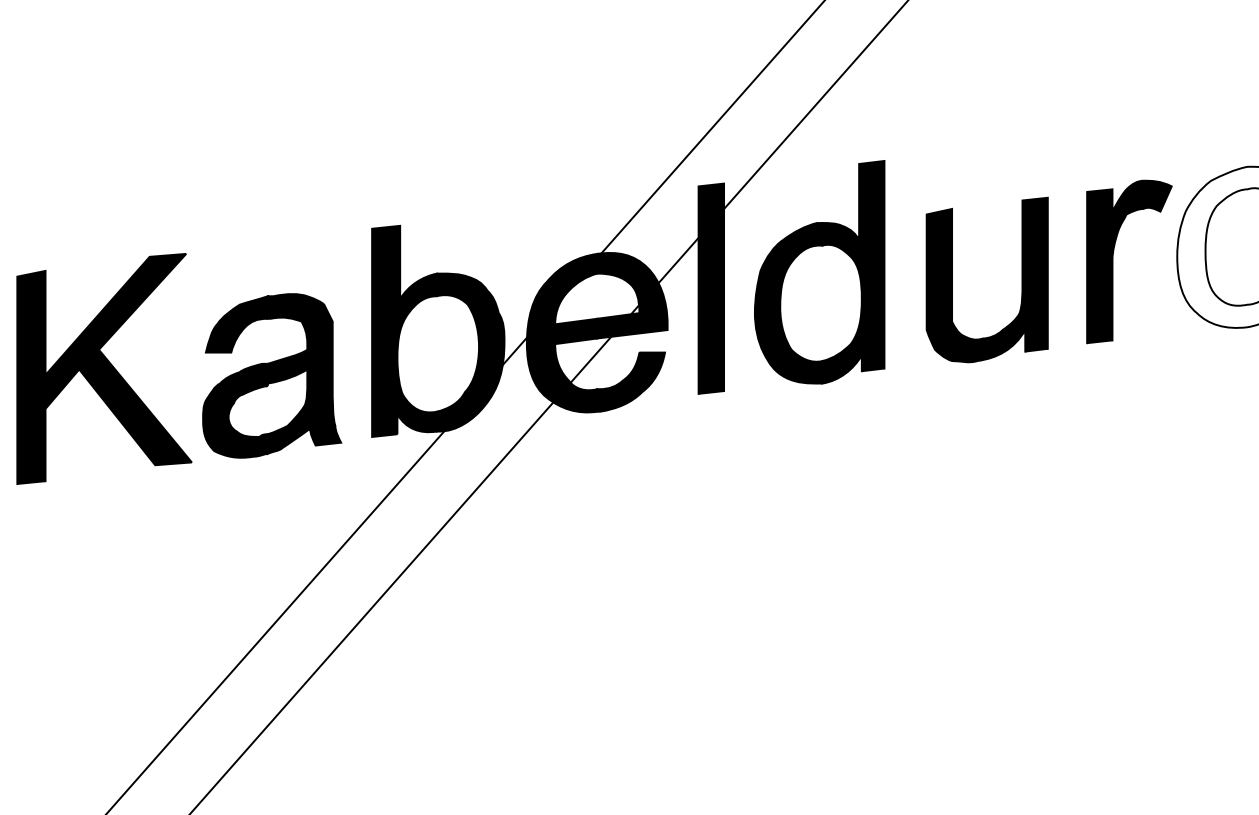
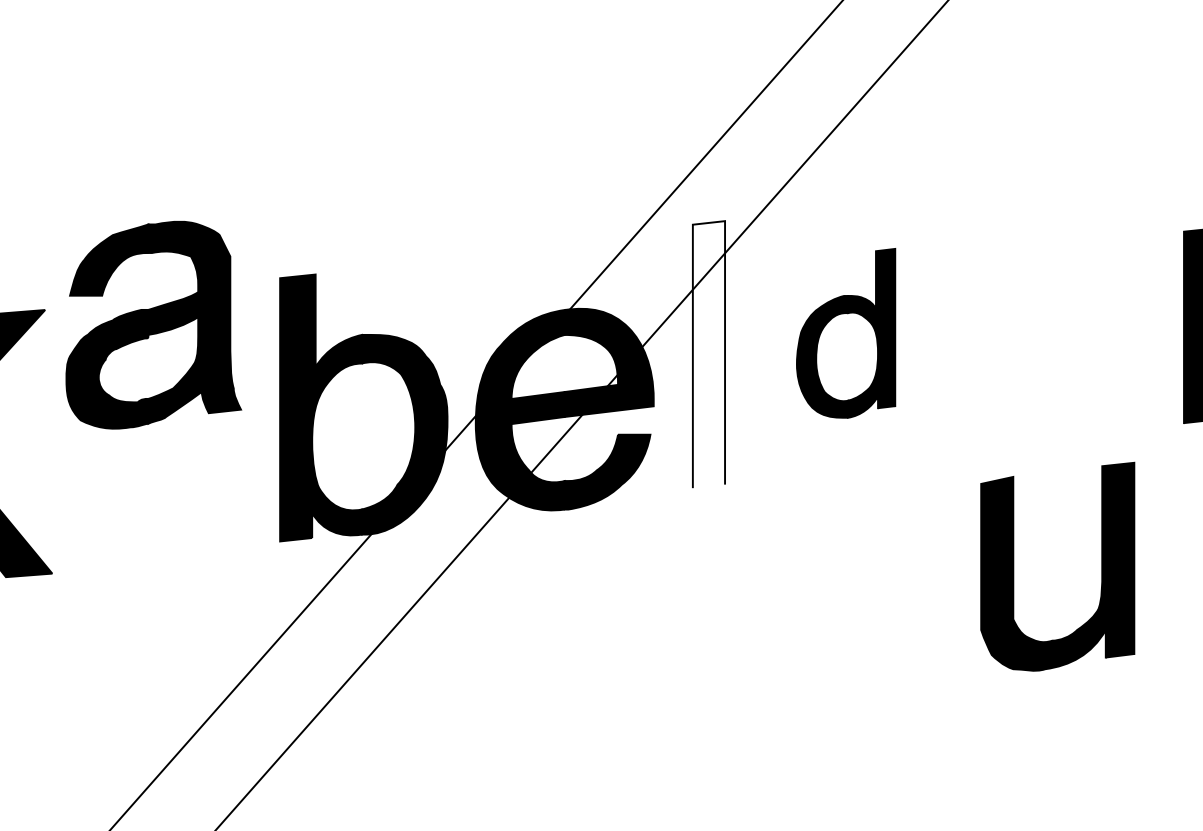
part: (819, 272) -> (845, 333), size x0.6
part: (952, 279) -> (1013, 566), moved
fill: (711, 288) -> (709, 353), removed
part: (272, 375) -> (154, 324), moved

